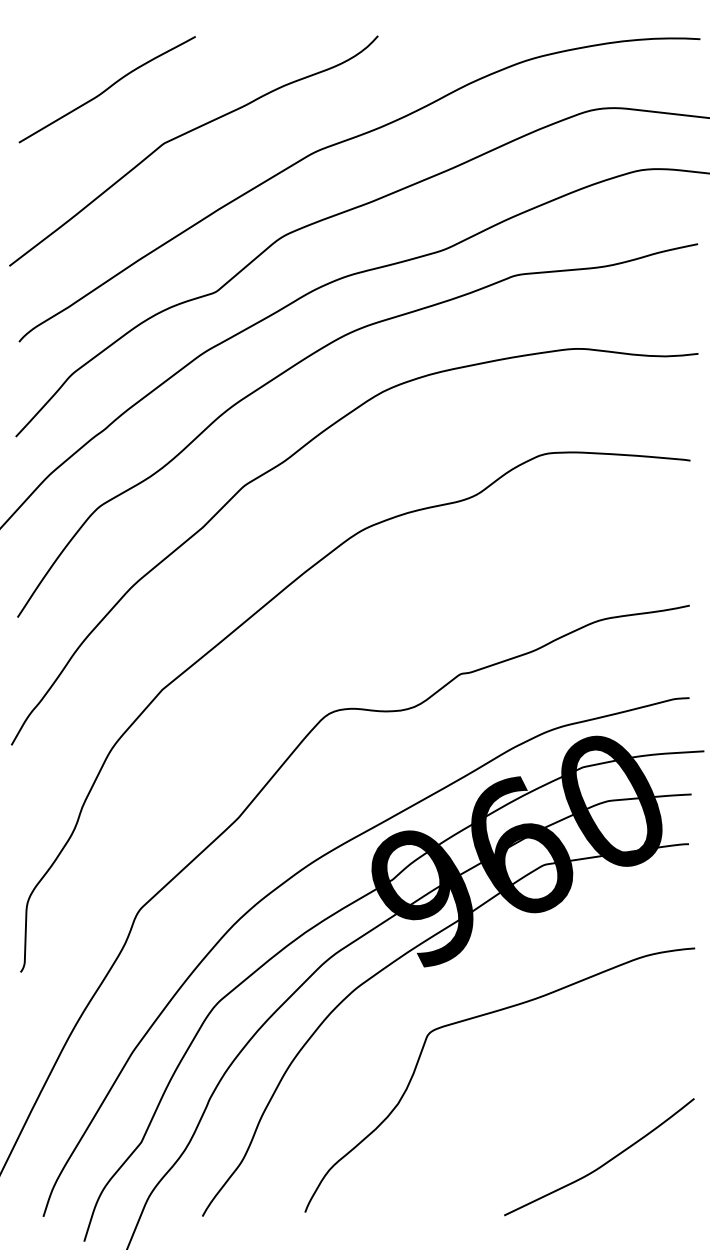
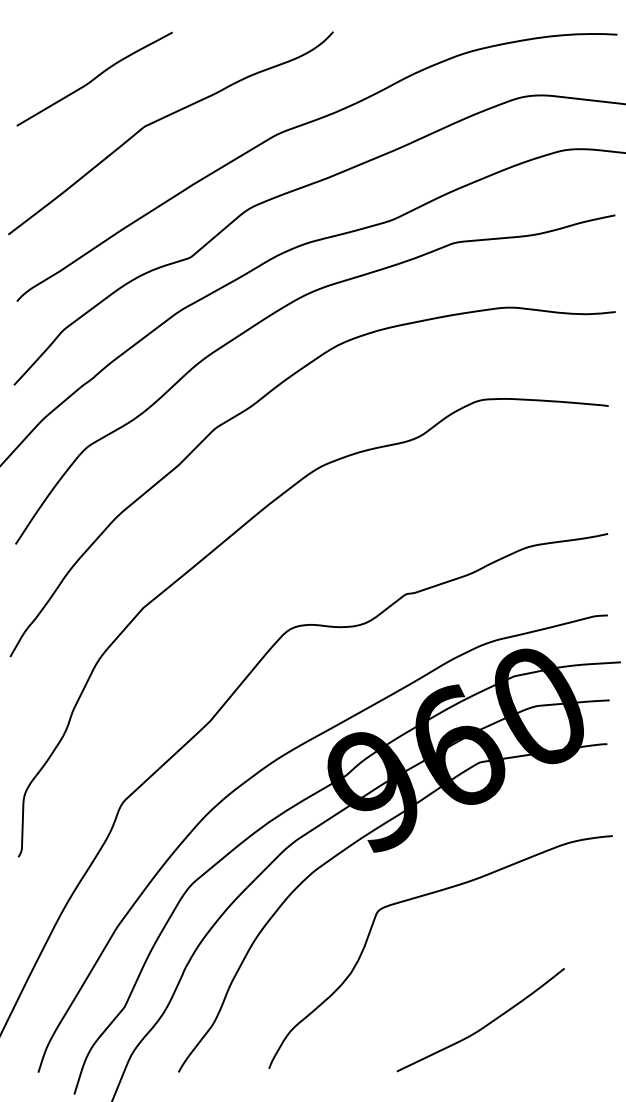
curve: (602, 1164) -> (483, 1026), moved

